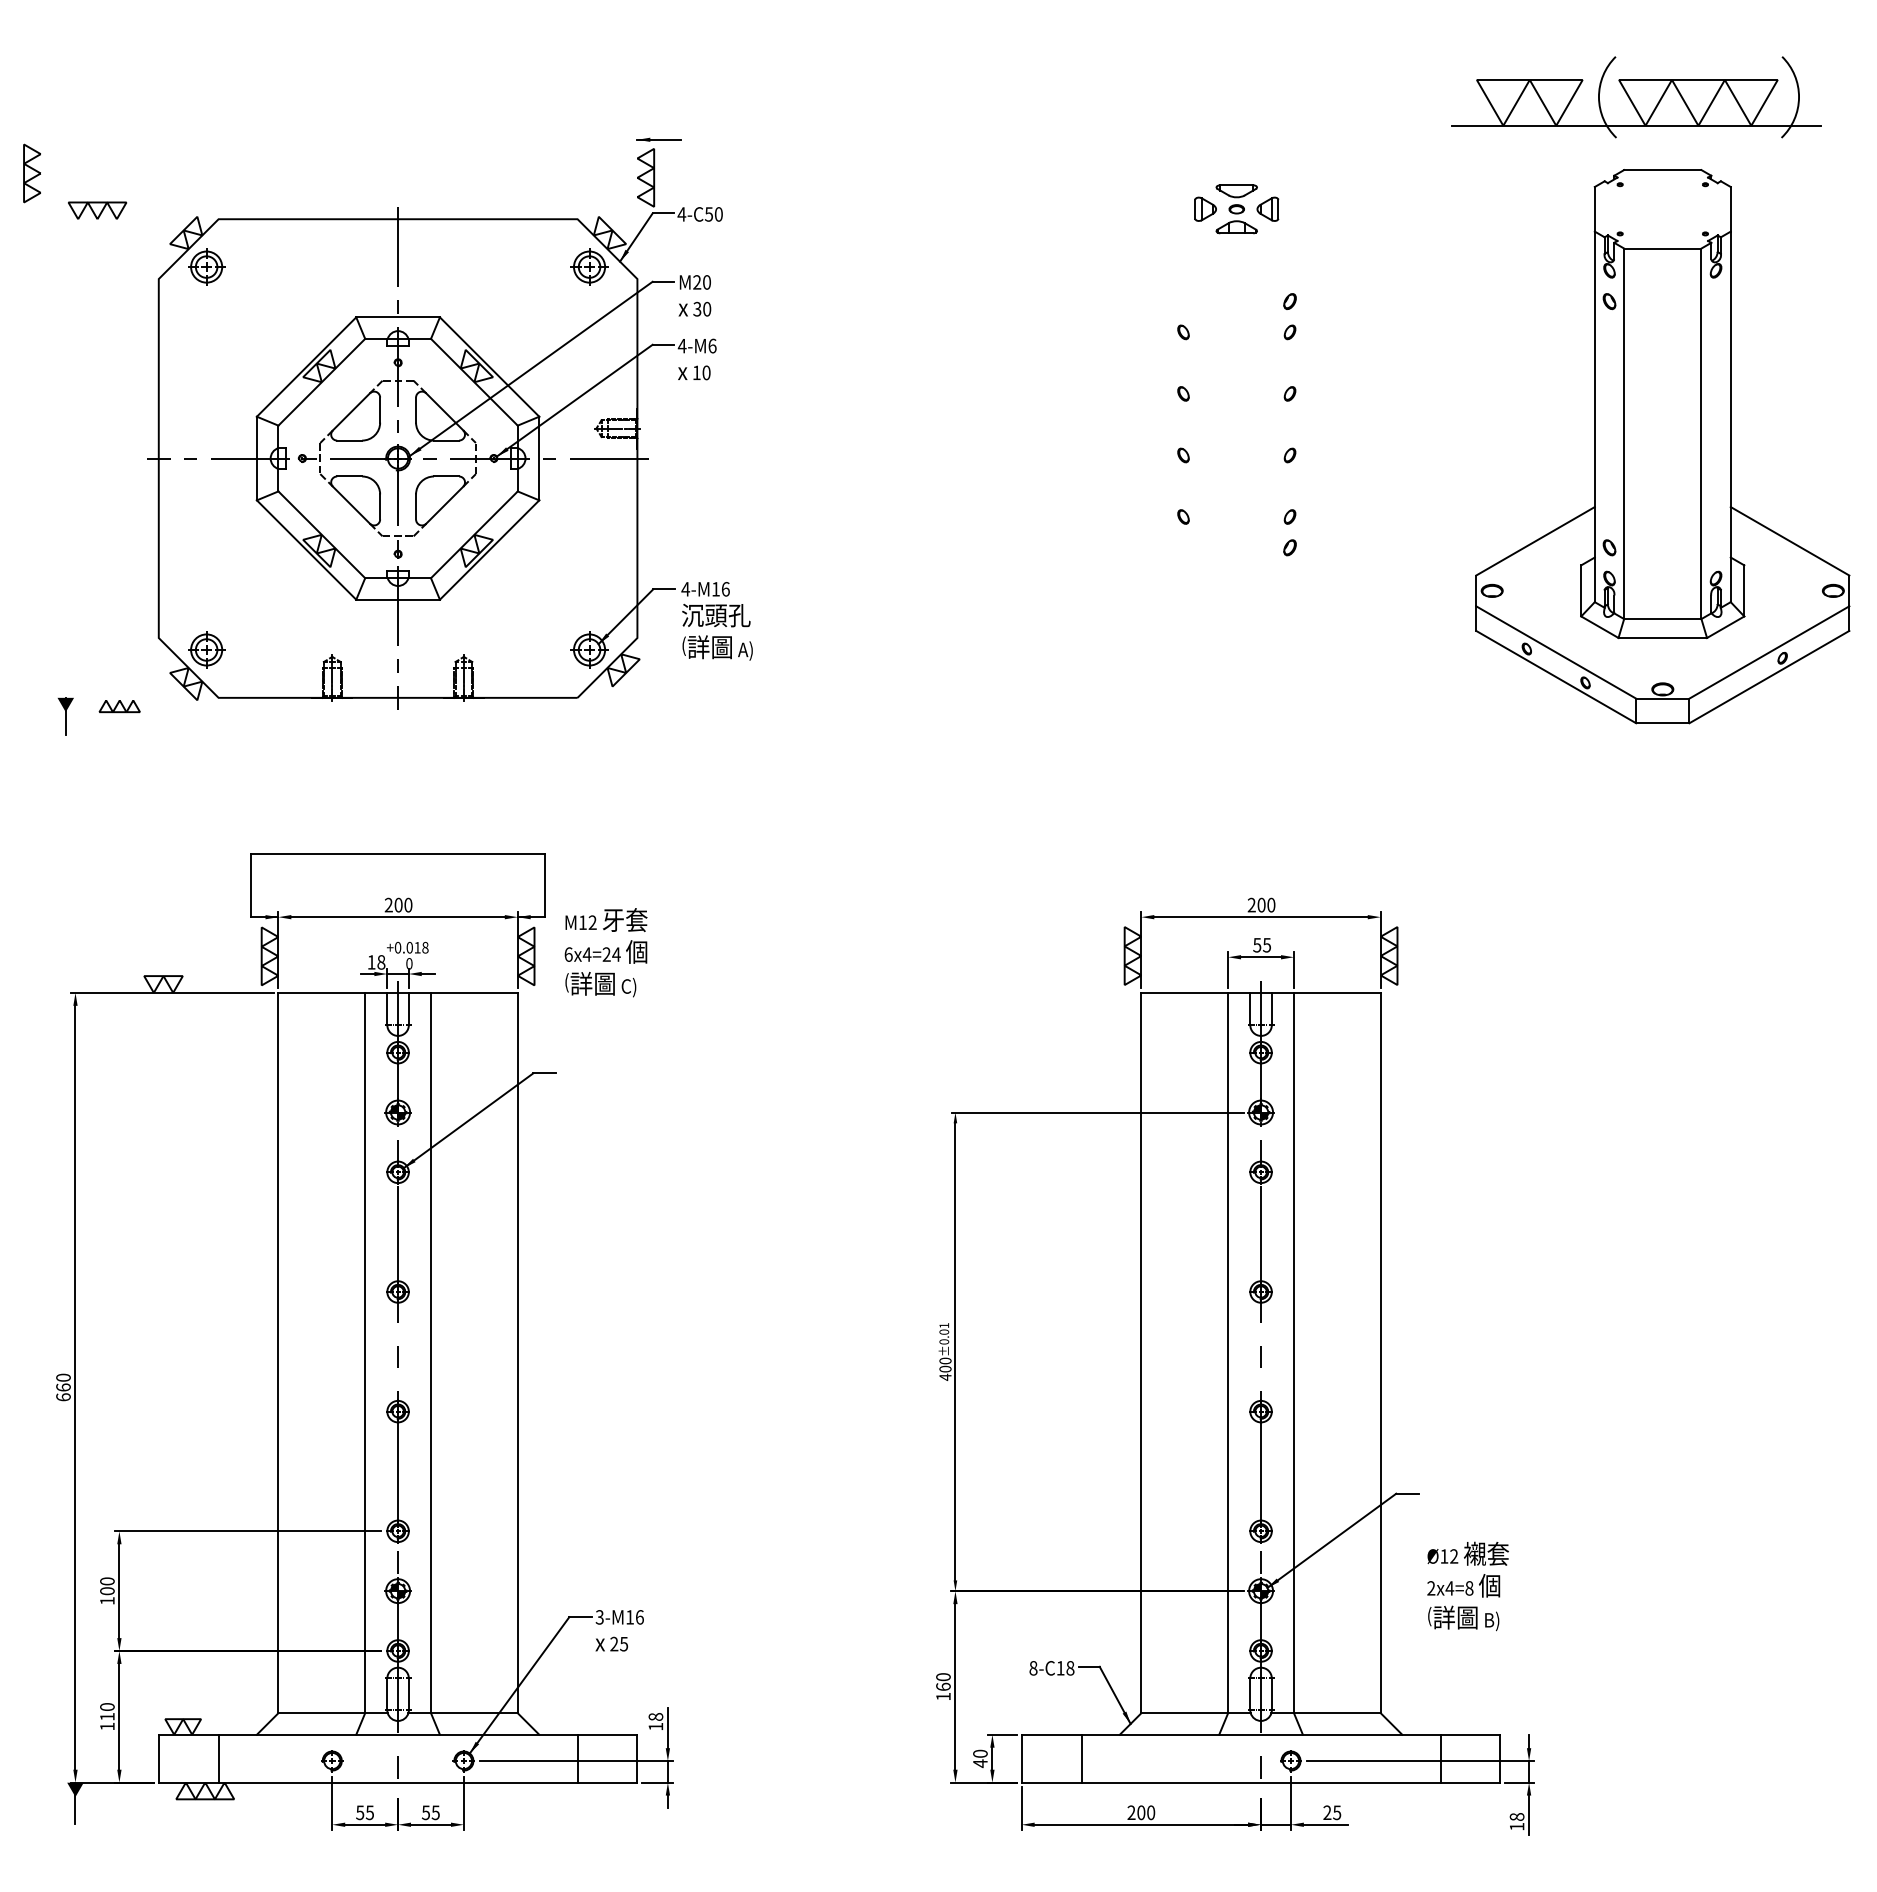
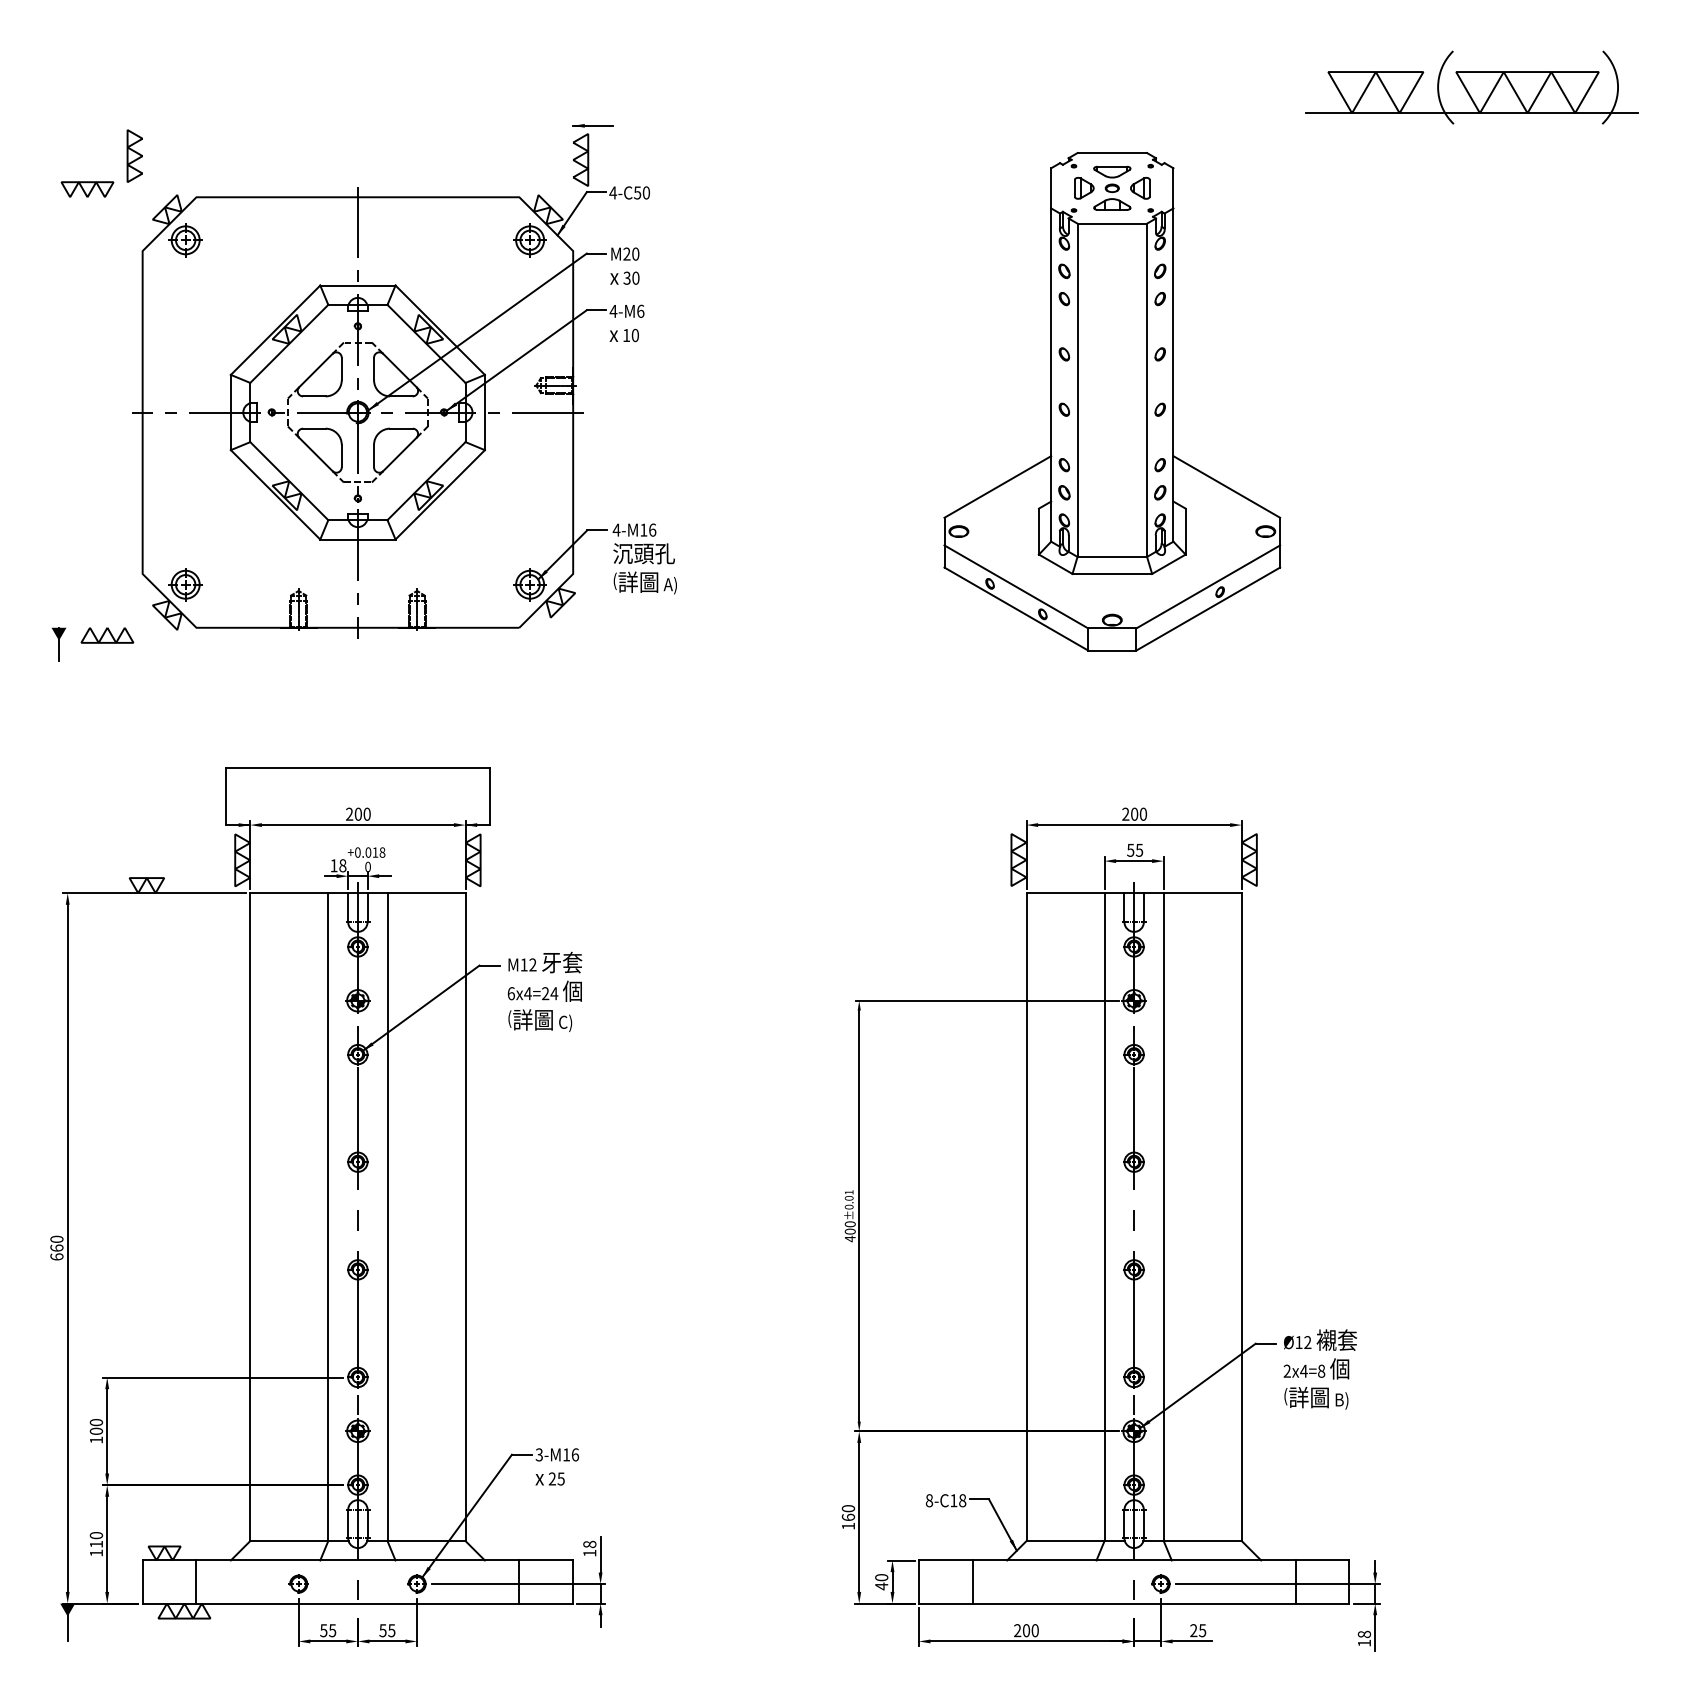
part: (31, 173) -> (134, 156), moved
part: (1662, 446) -> (1112, 401), moved
part: (119, 706) -> (107, 635), size x1.43
text: (605, 952) -> (544, 991), moved
text: (1467, 1586) -> (1319, 1369), moved

